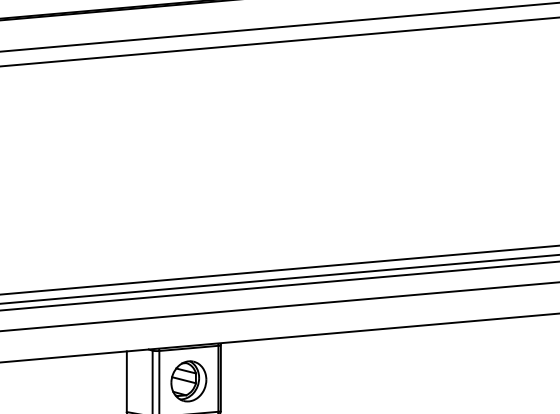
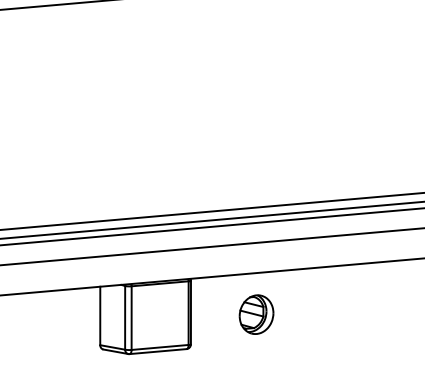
part: (188, 381) -> (256, 314), moved

